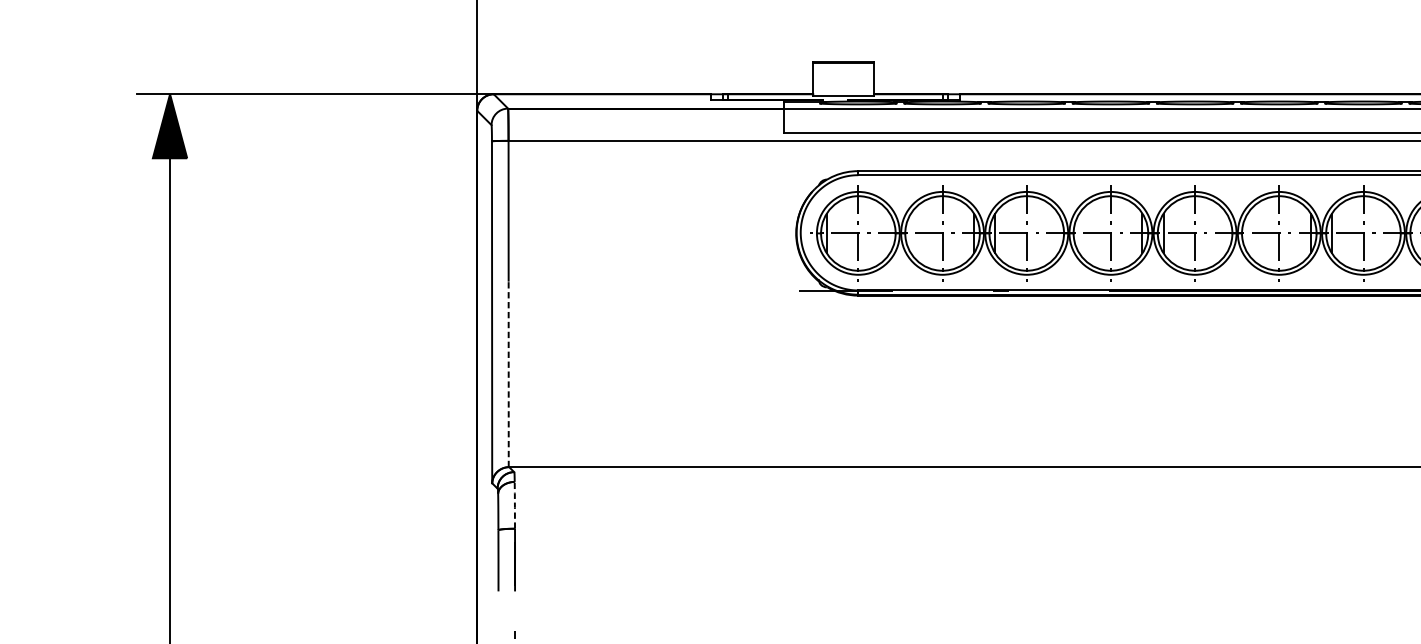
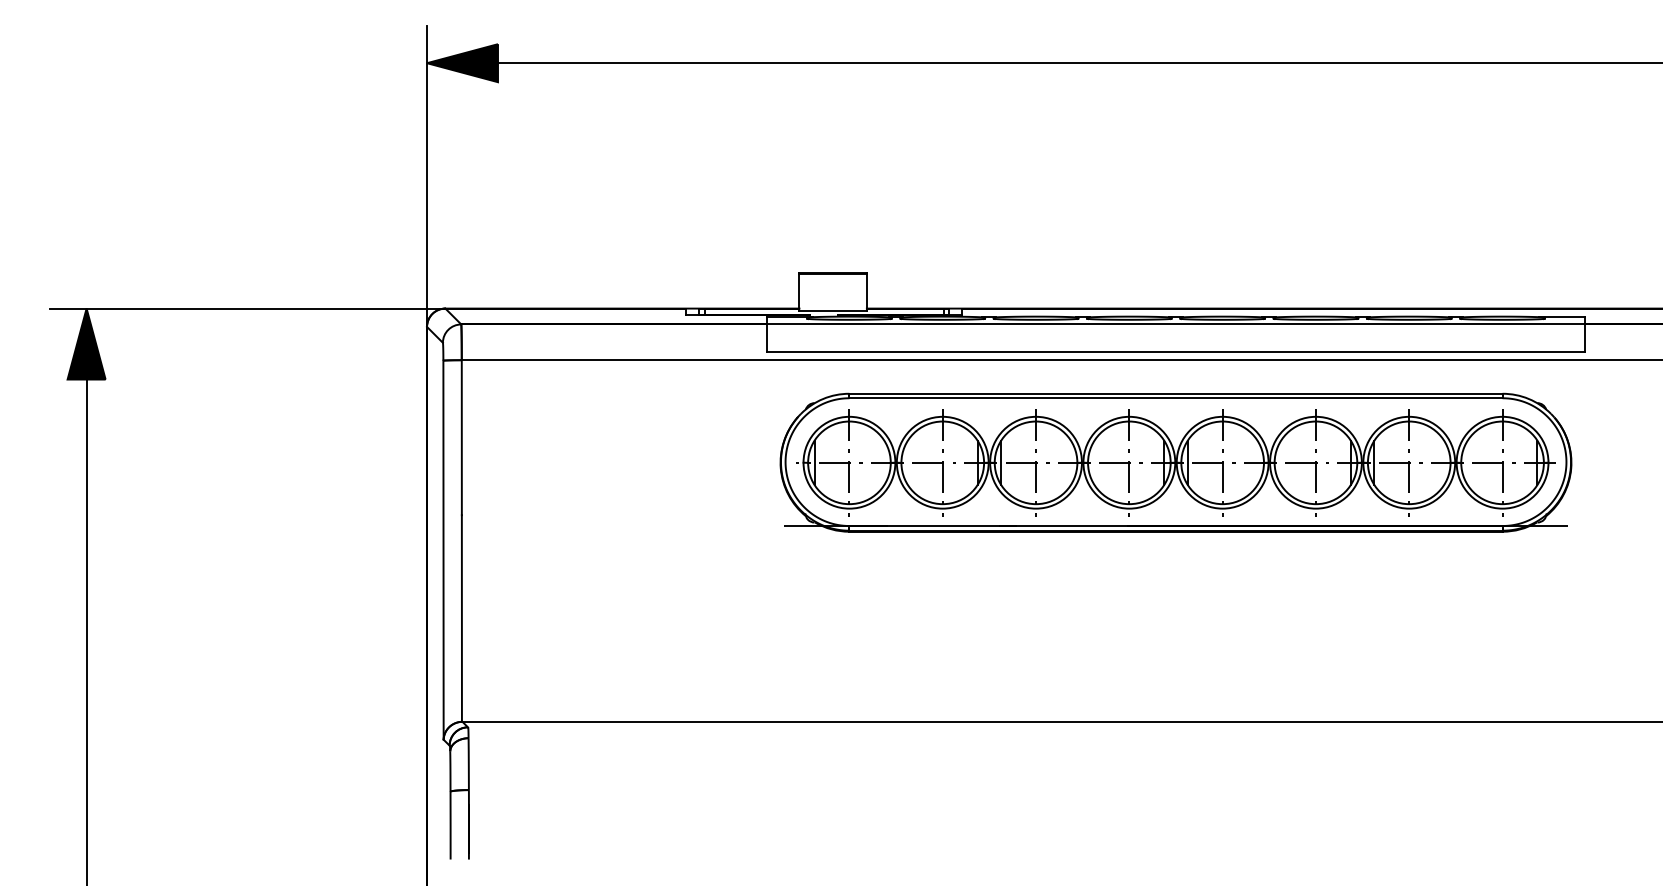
line: (508, 373) -> (461, 618), dashed -> solid
line: (514, 504) -> (468, 763), dashed -> solid

